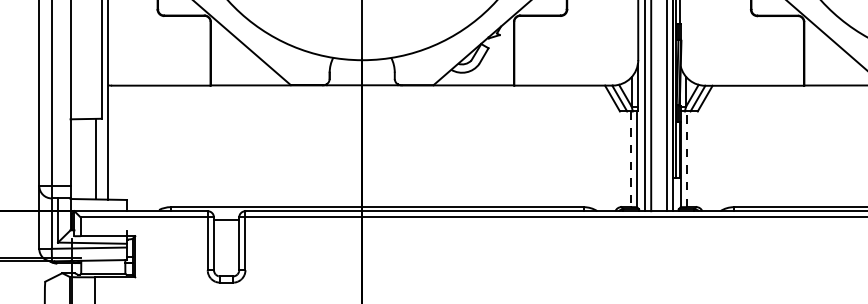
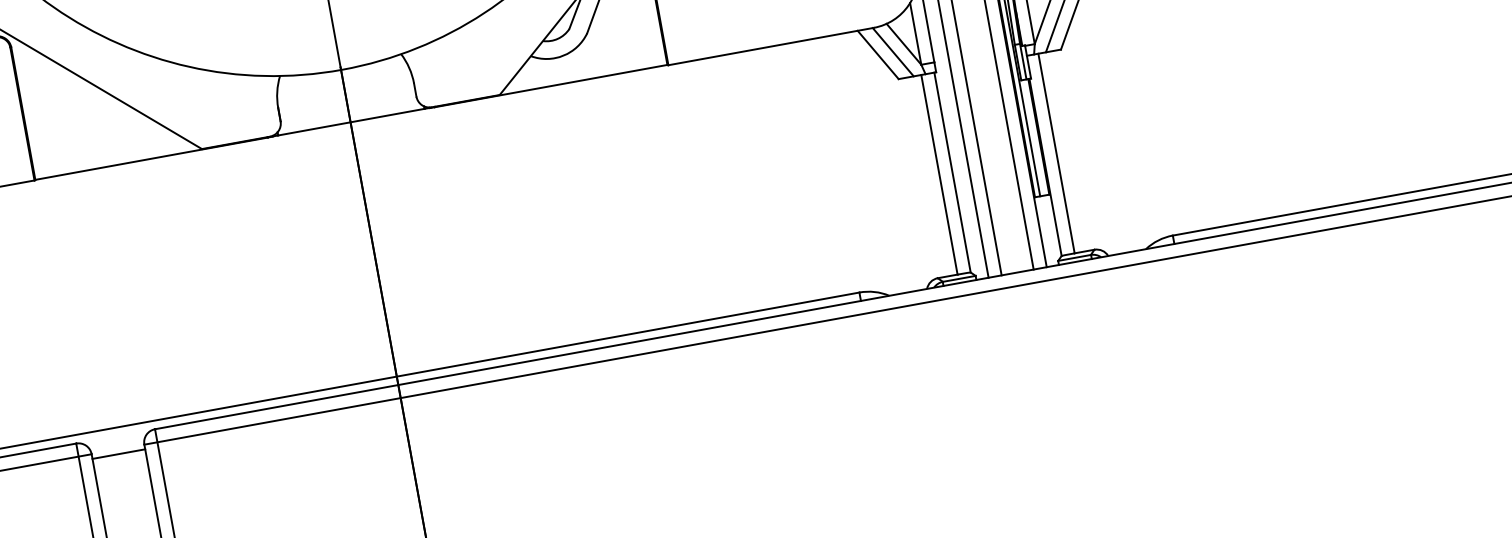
line: (630, 159) -> (938, 175), dashed -> solid
line: (686, 159) -> (1055, 154), dashed -> solid

